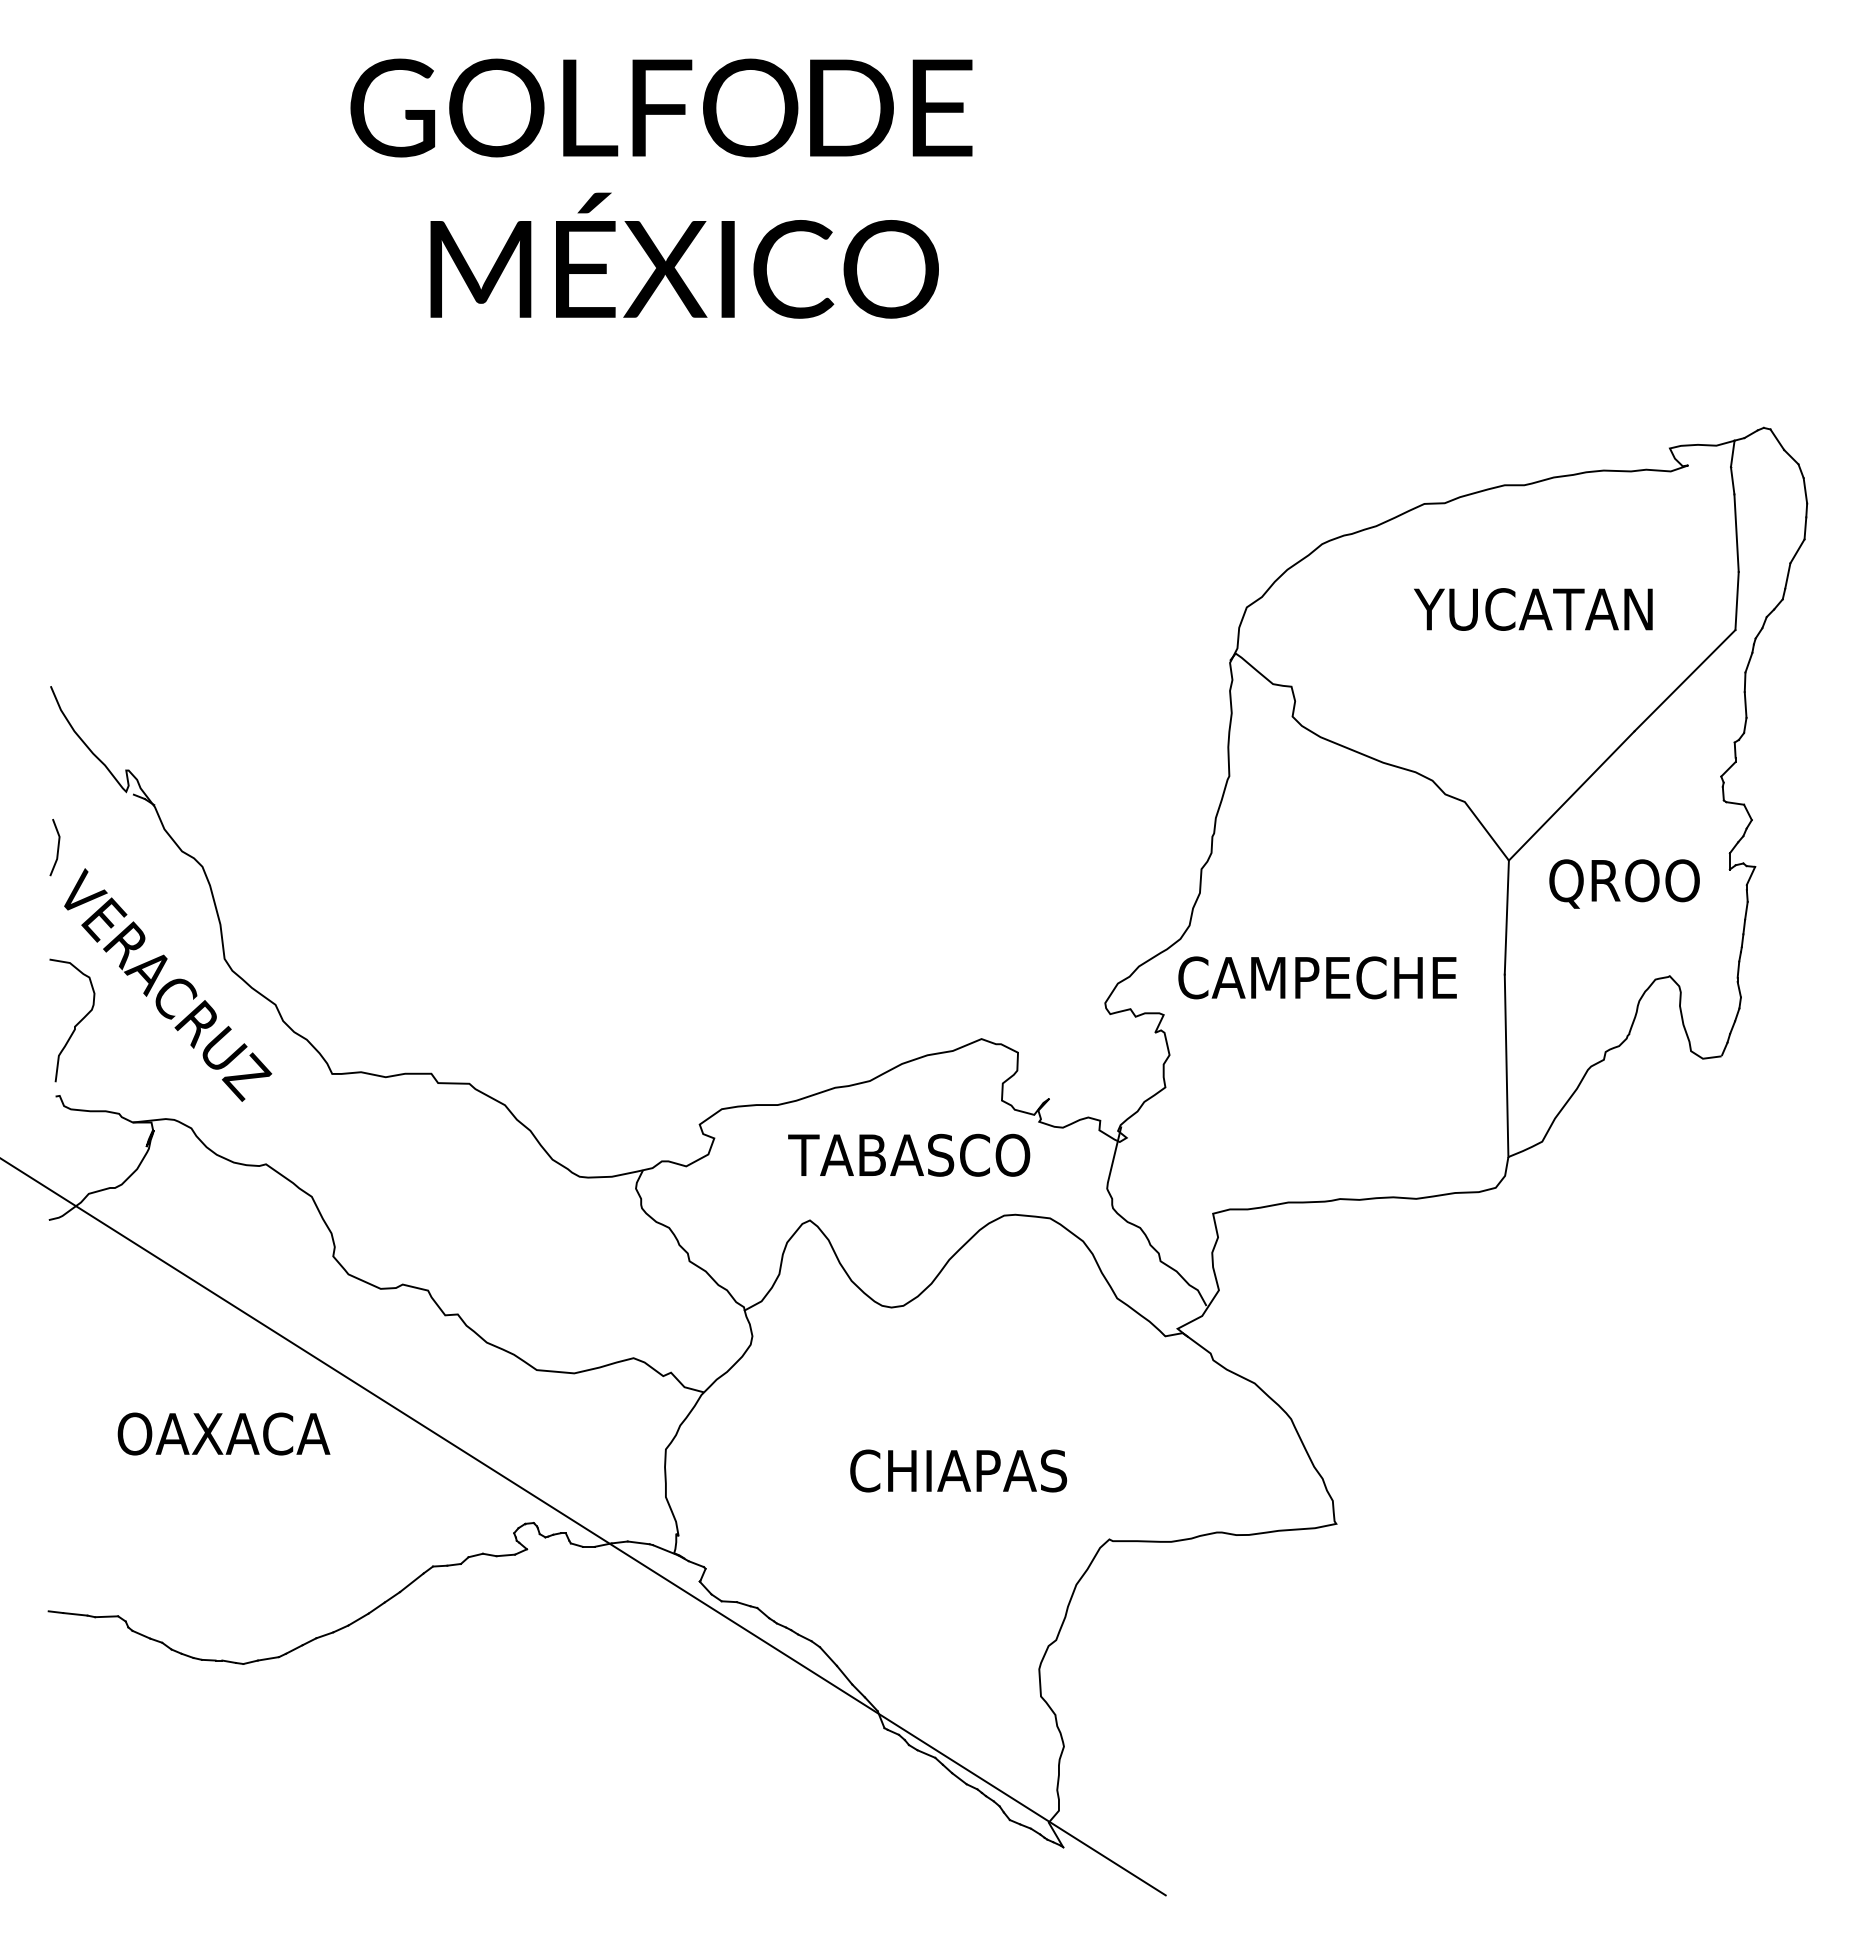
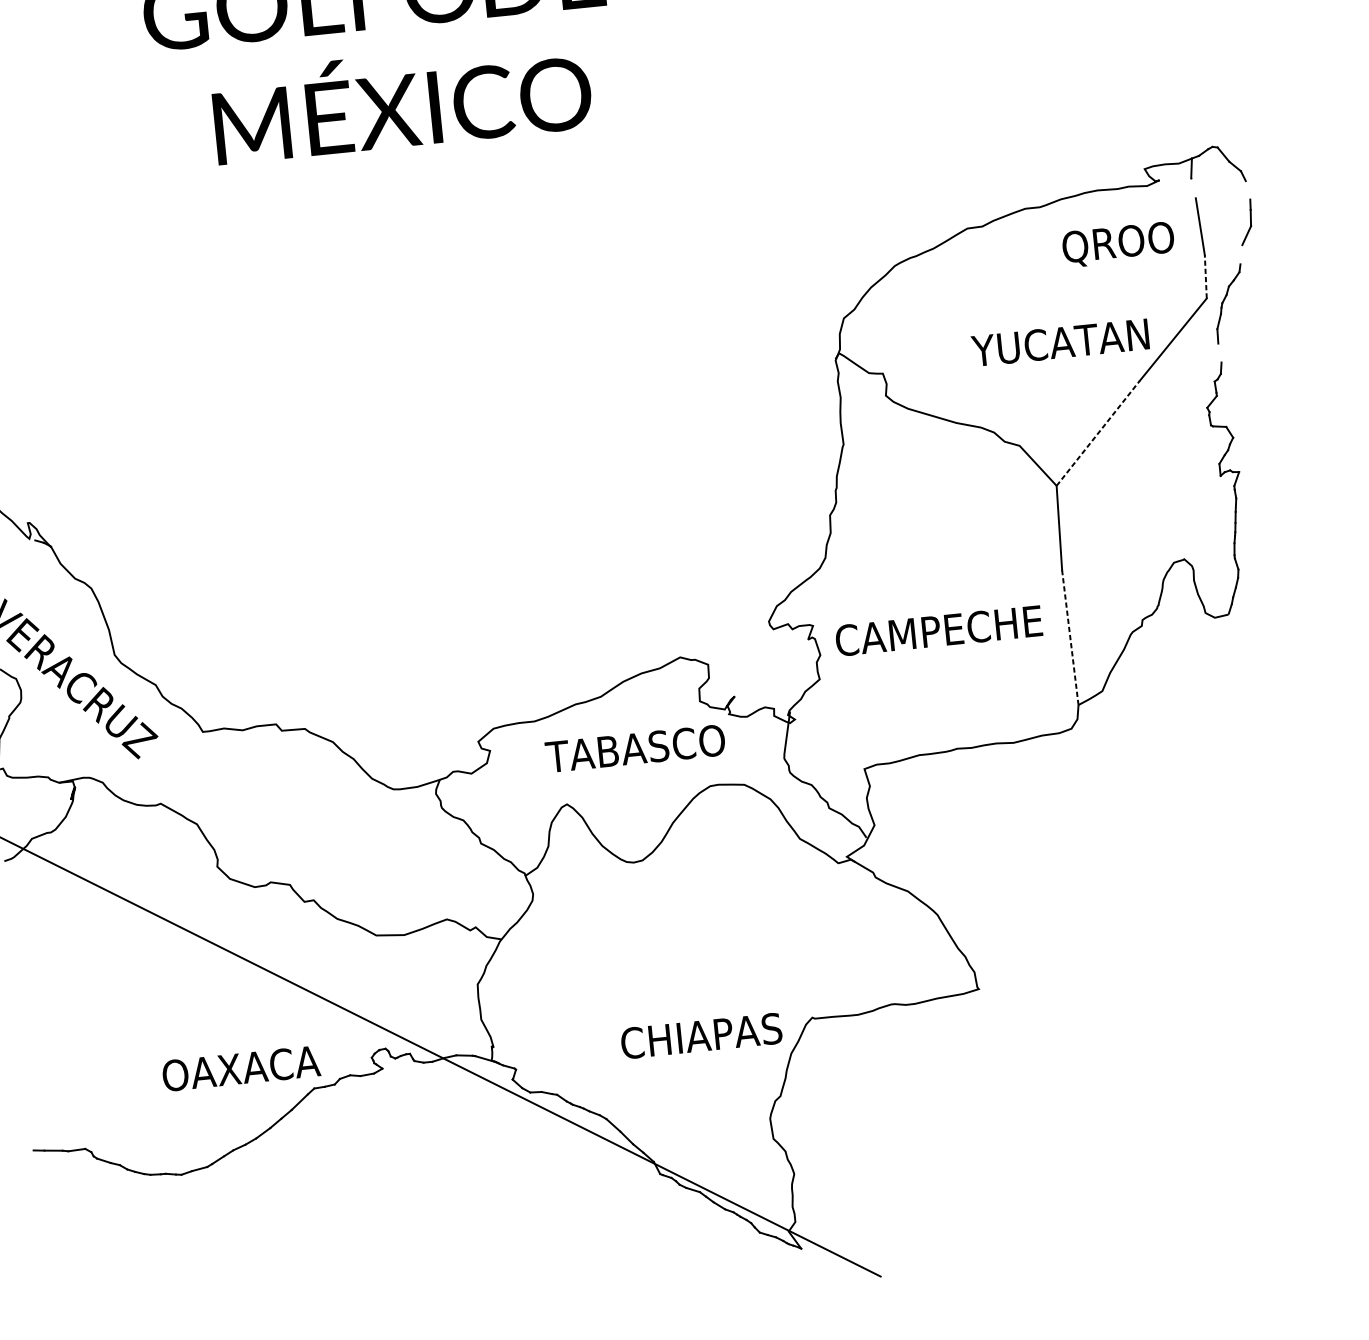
line: (1732, 480) -> (1193, 188), removed
line: (1805, 490) -> (1248, 190), removed
line: (1787, 575) -> (1241, 254), removed
line: (1737, 600) -> (1206, 276), solid -> dashed
text: (1533, 609) -> (1060, 342), moved
line: (1745, 704) -> (1219, 352), removed
line: (1572, 795) -> (1098, 432), solid -> dashed
text: (1624, 883) -> (1118, 244), moved
text: (1317, 977) -> (938, 630), moved
line: (1506, 1065) -> (1070, 637), solid -> dashed
text: (223, 1433) -> (240, 1068), moved
text: (958, 1470) -> (701, 1035), moved

